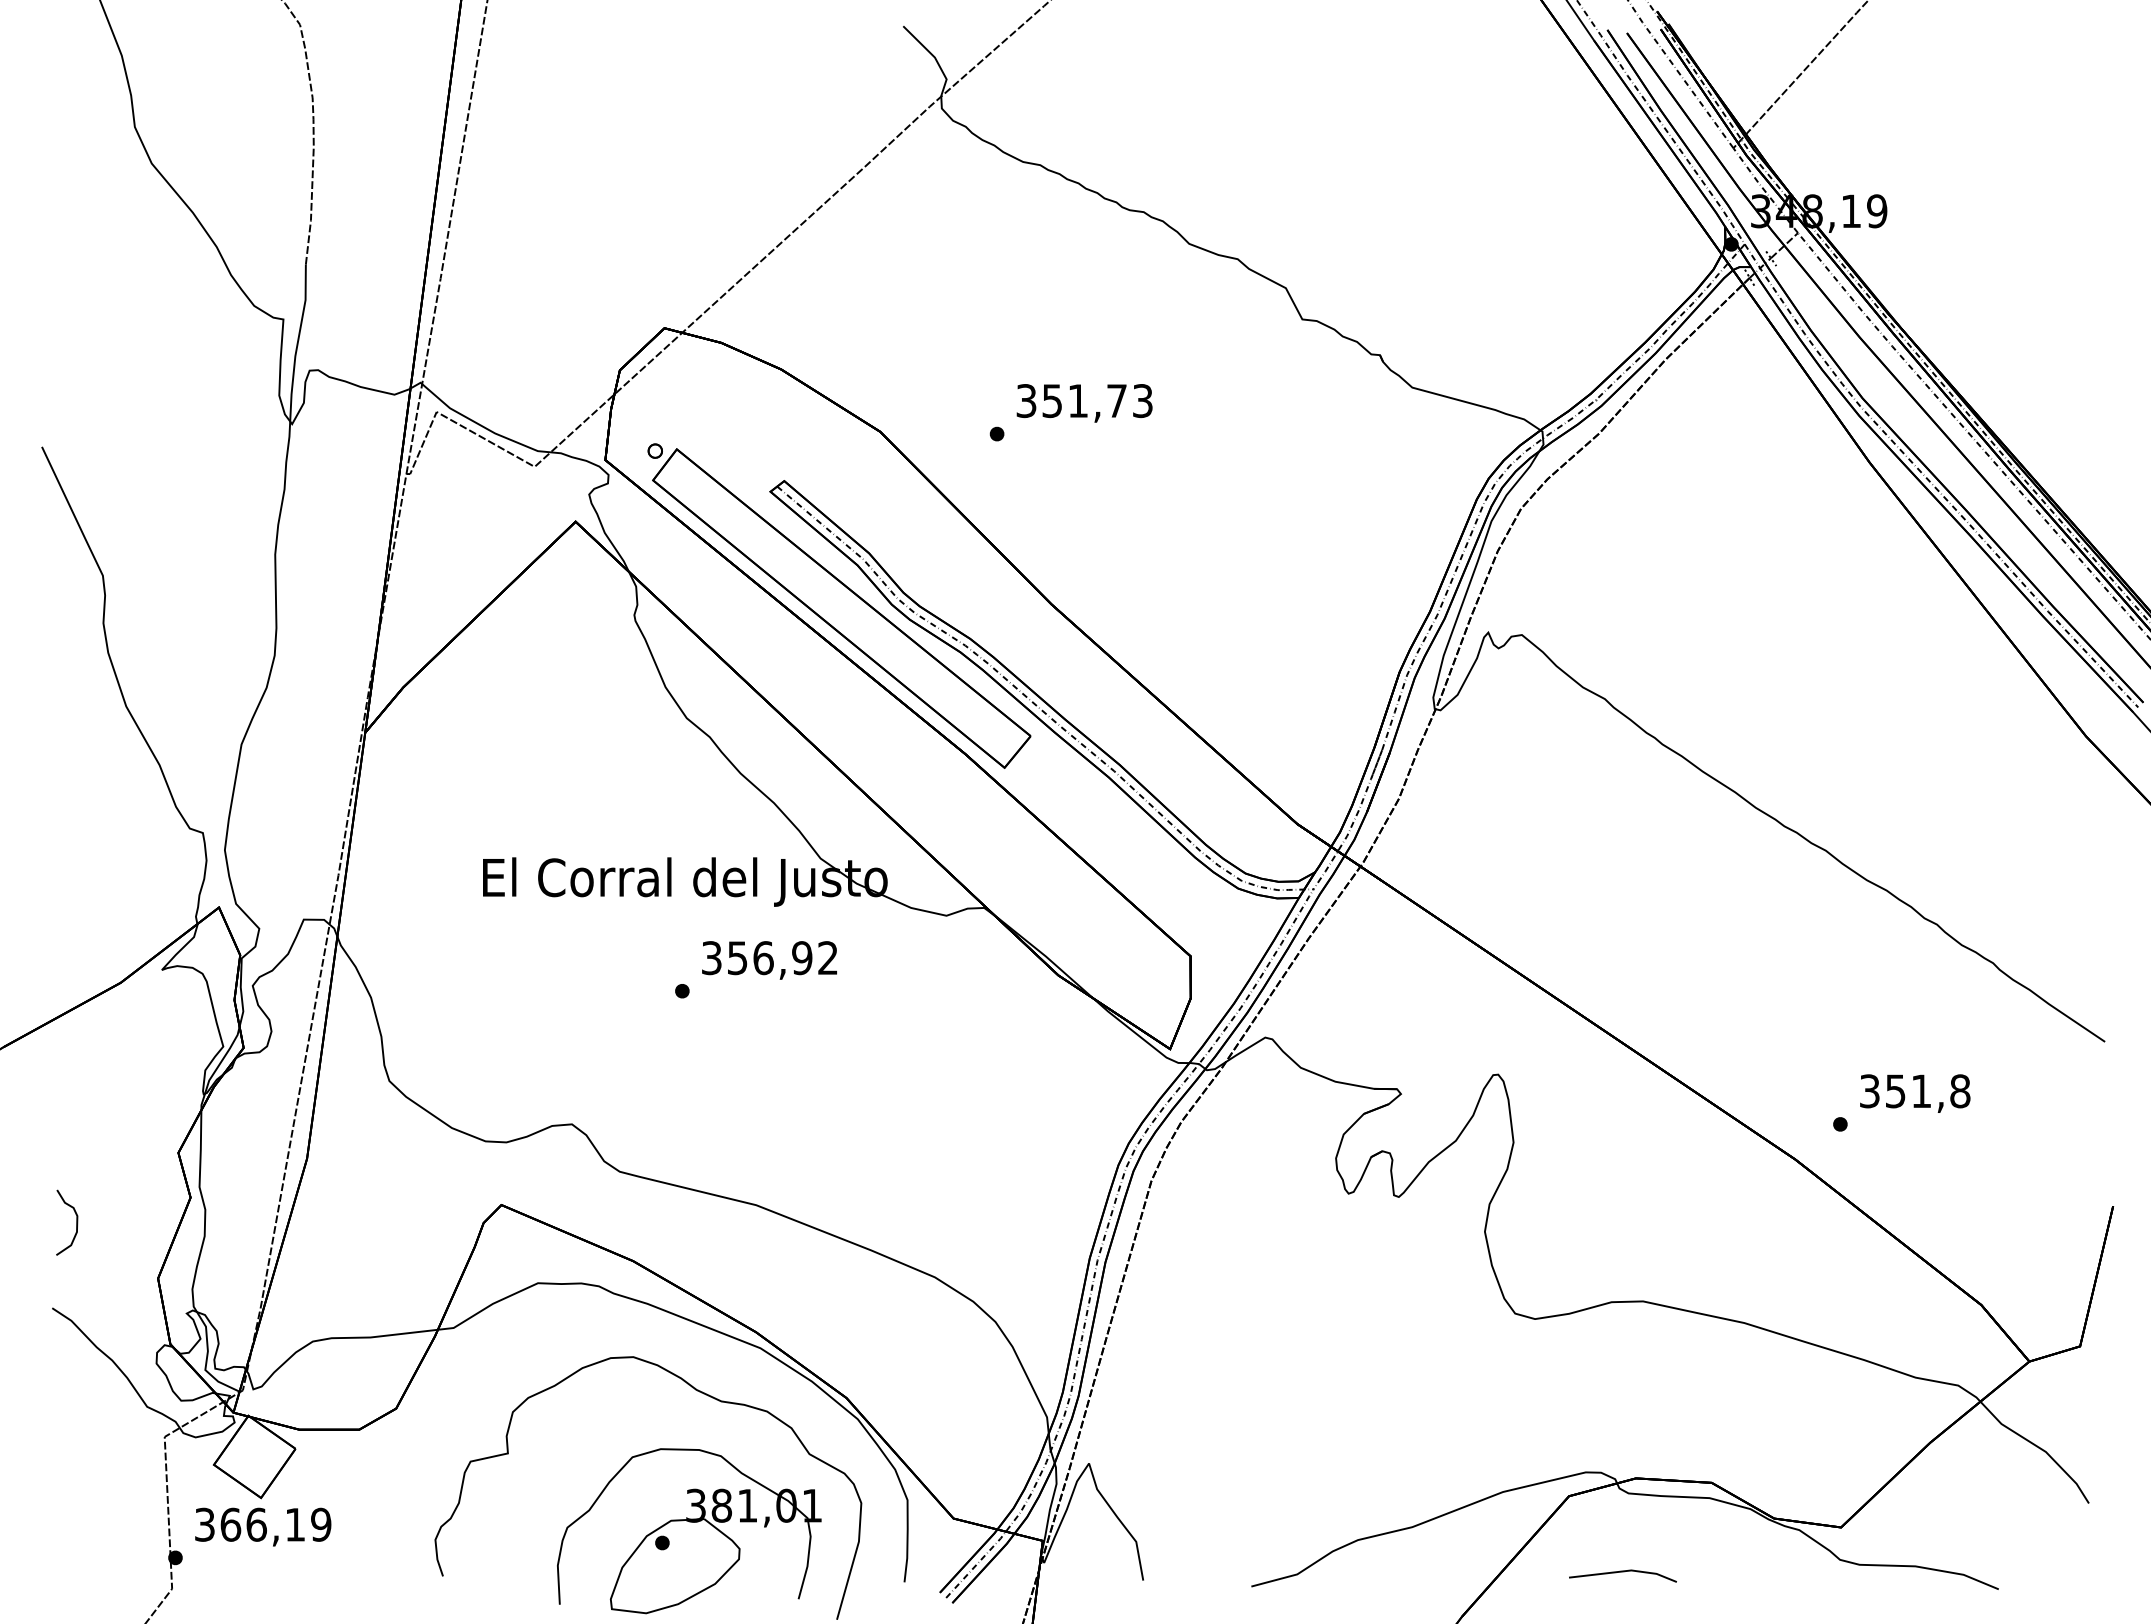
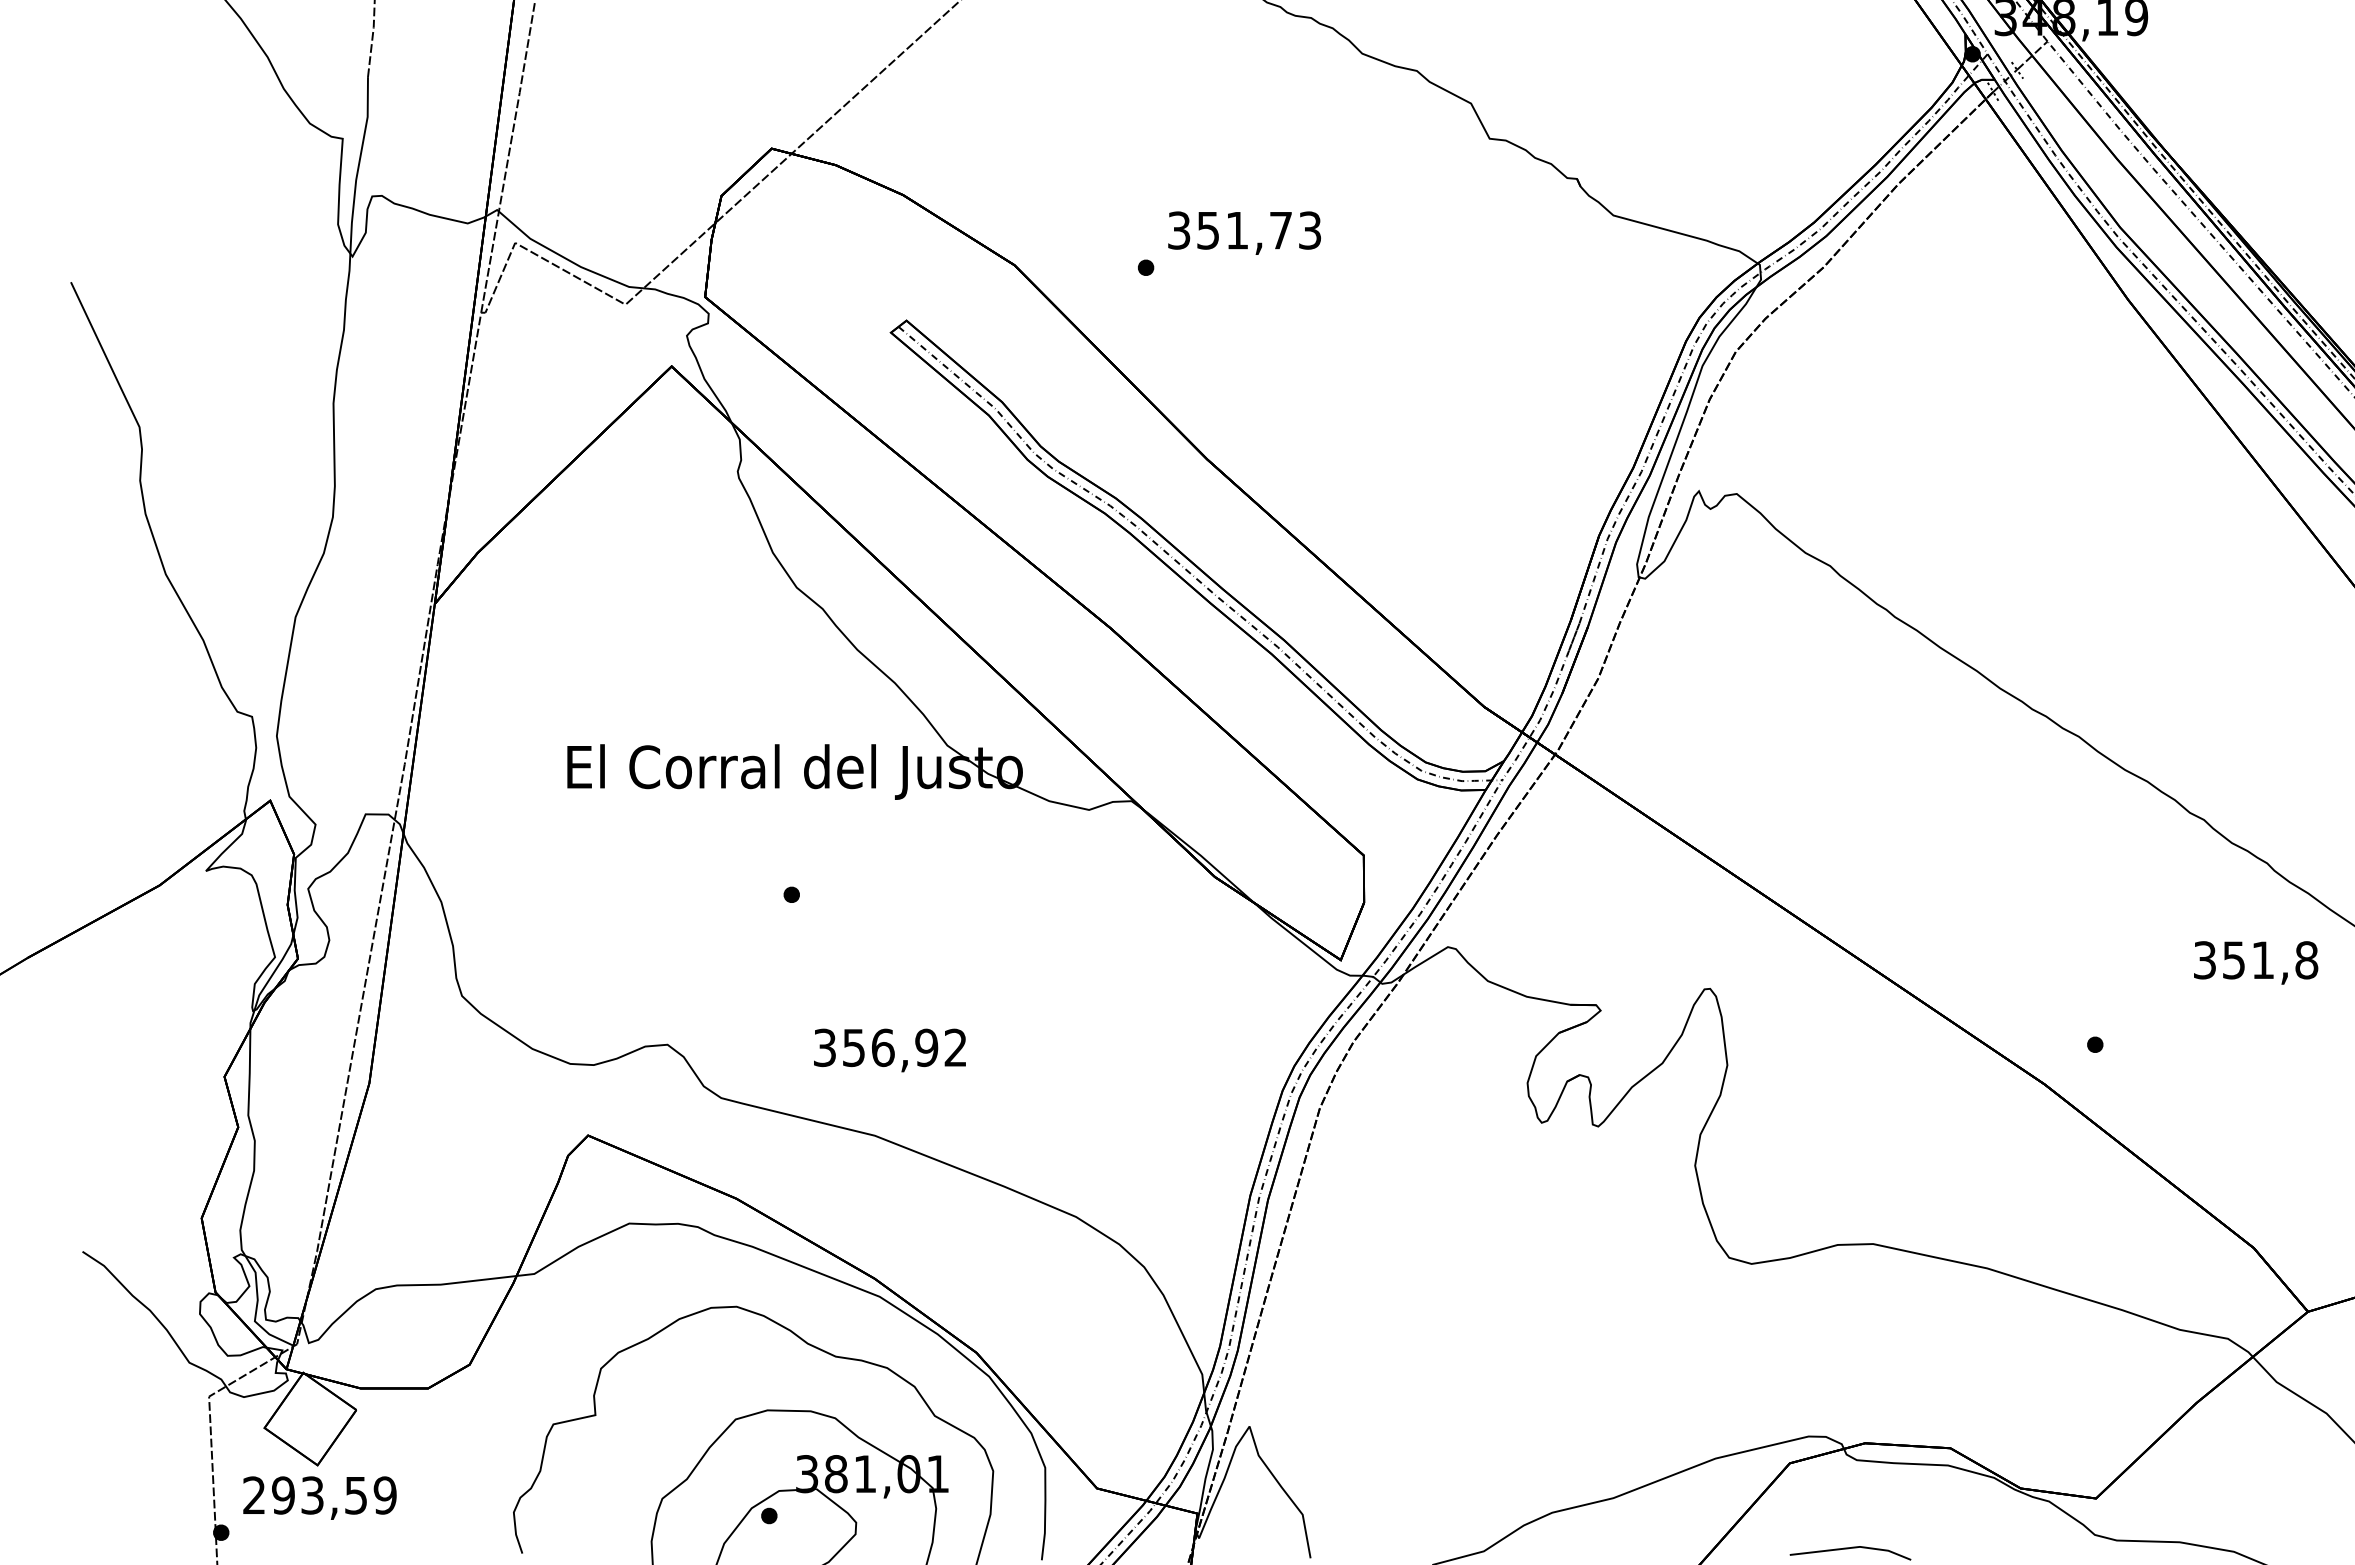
part: (839, 605) -> (968, 460), removed
text: (769, 960) -> (889, 1050), moved
text: (1915, 1093) -> (2256, 962), moved
curve: (76, 1222) -> (109, 1155), removed
text: (249, 1524) -> (304, 1495), 366,19 -> 293,59

